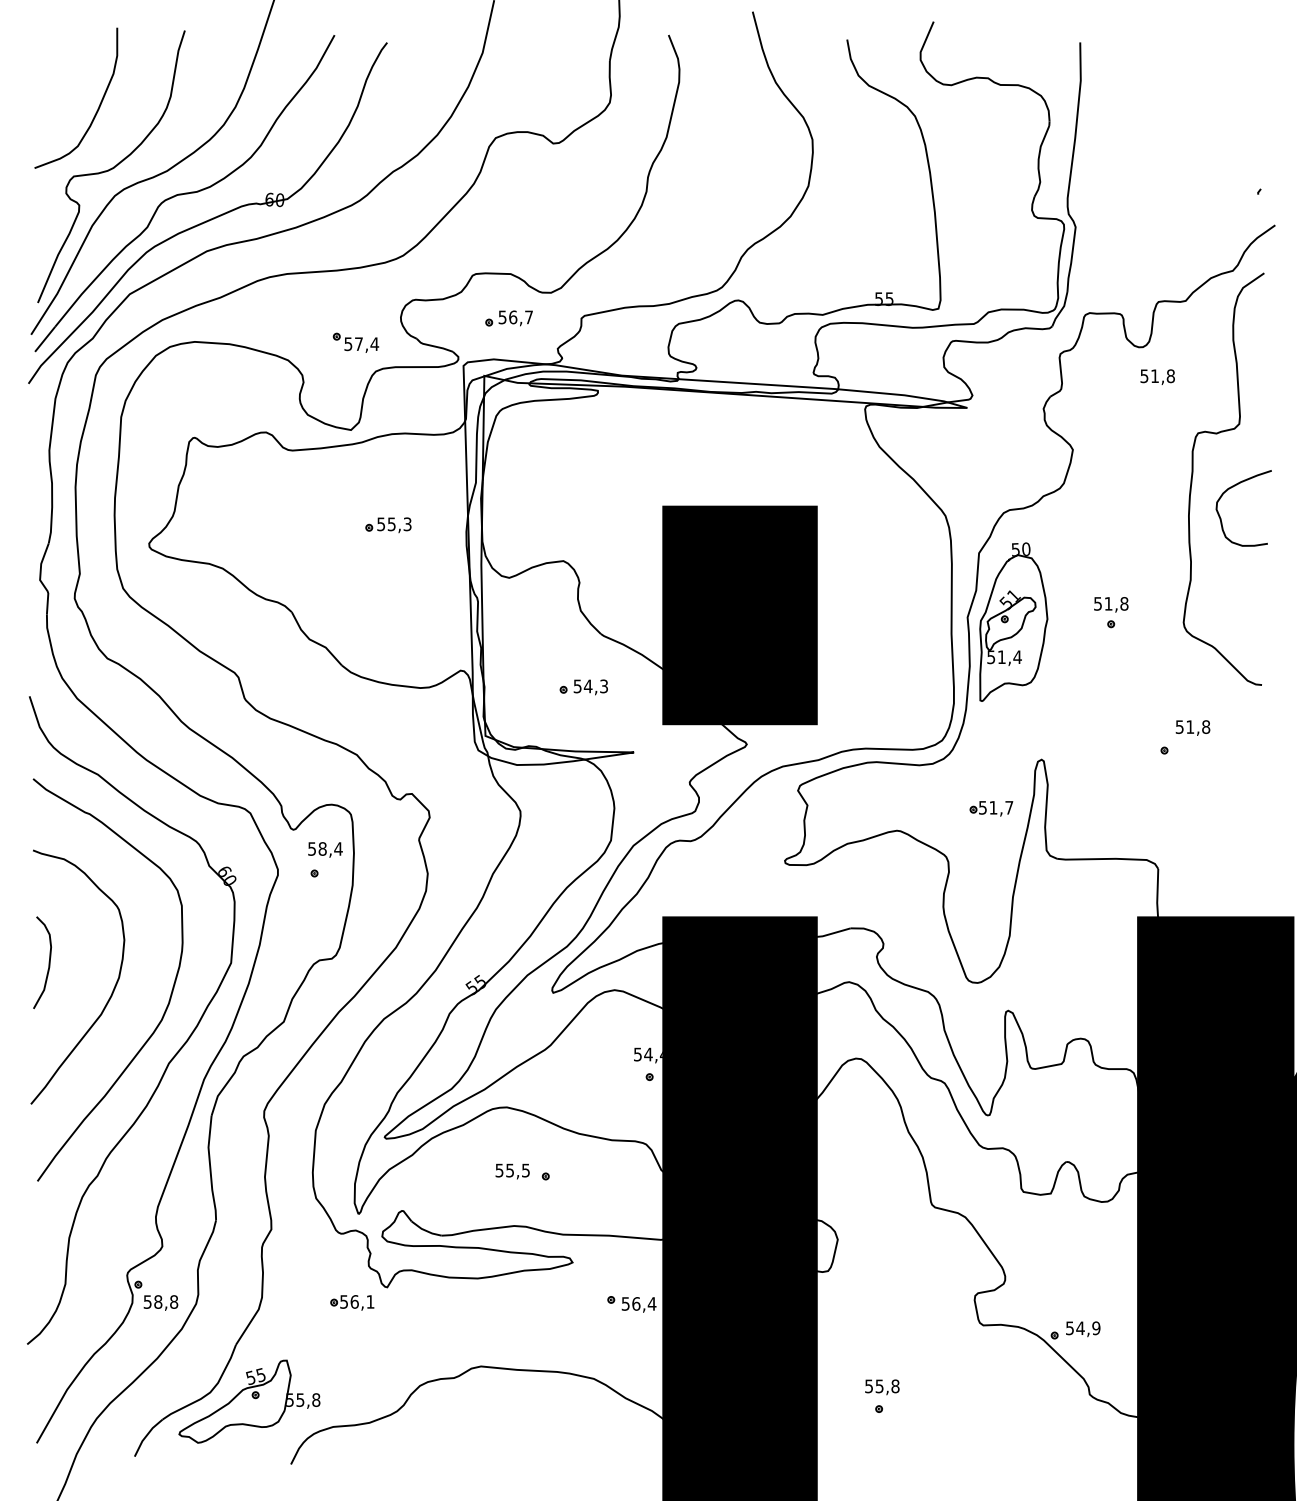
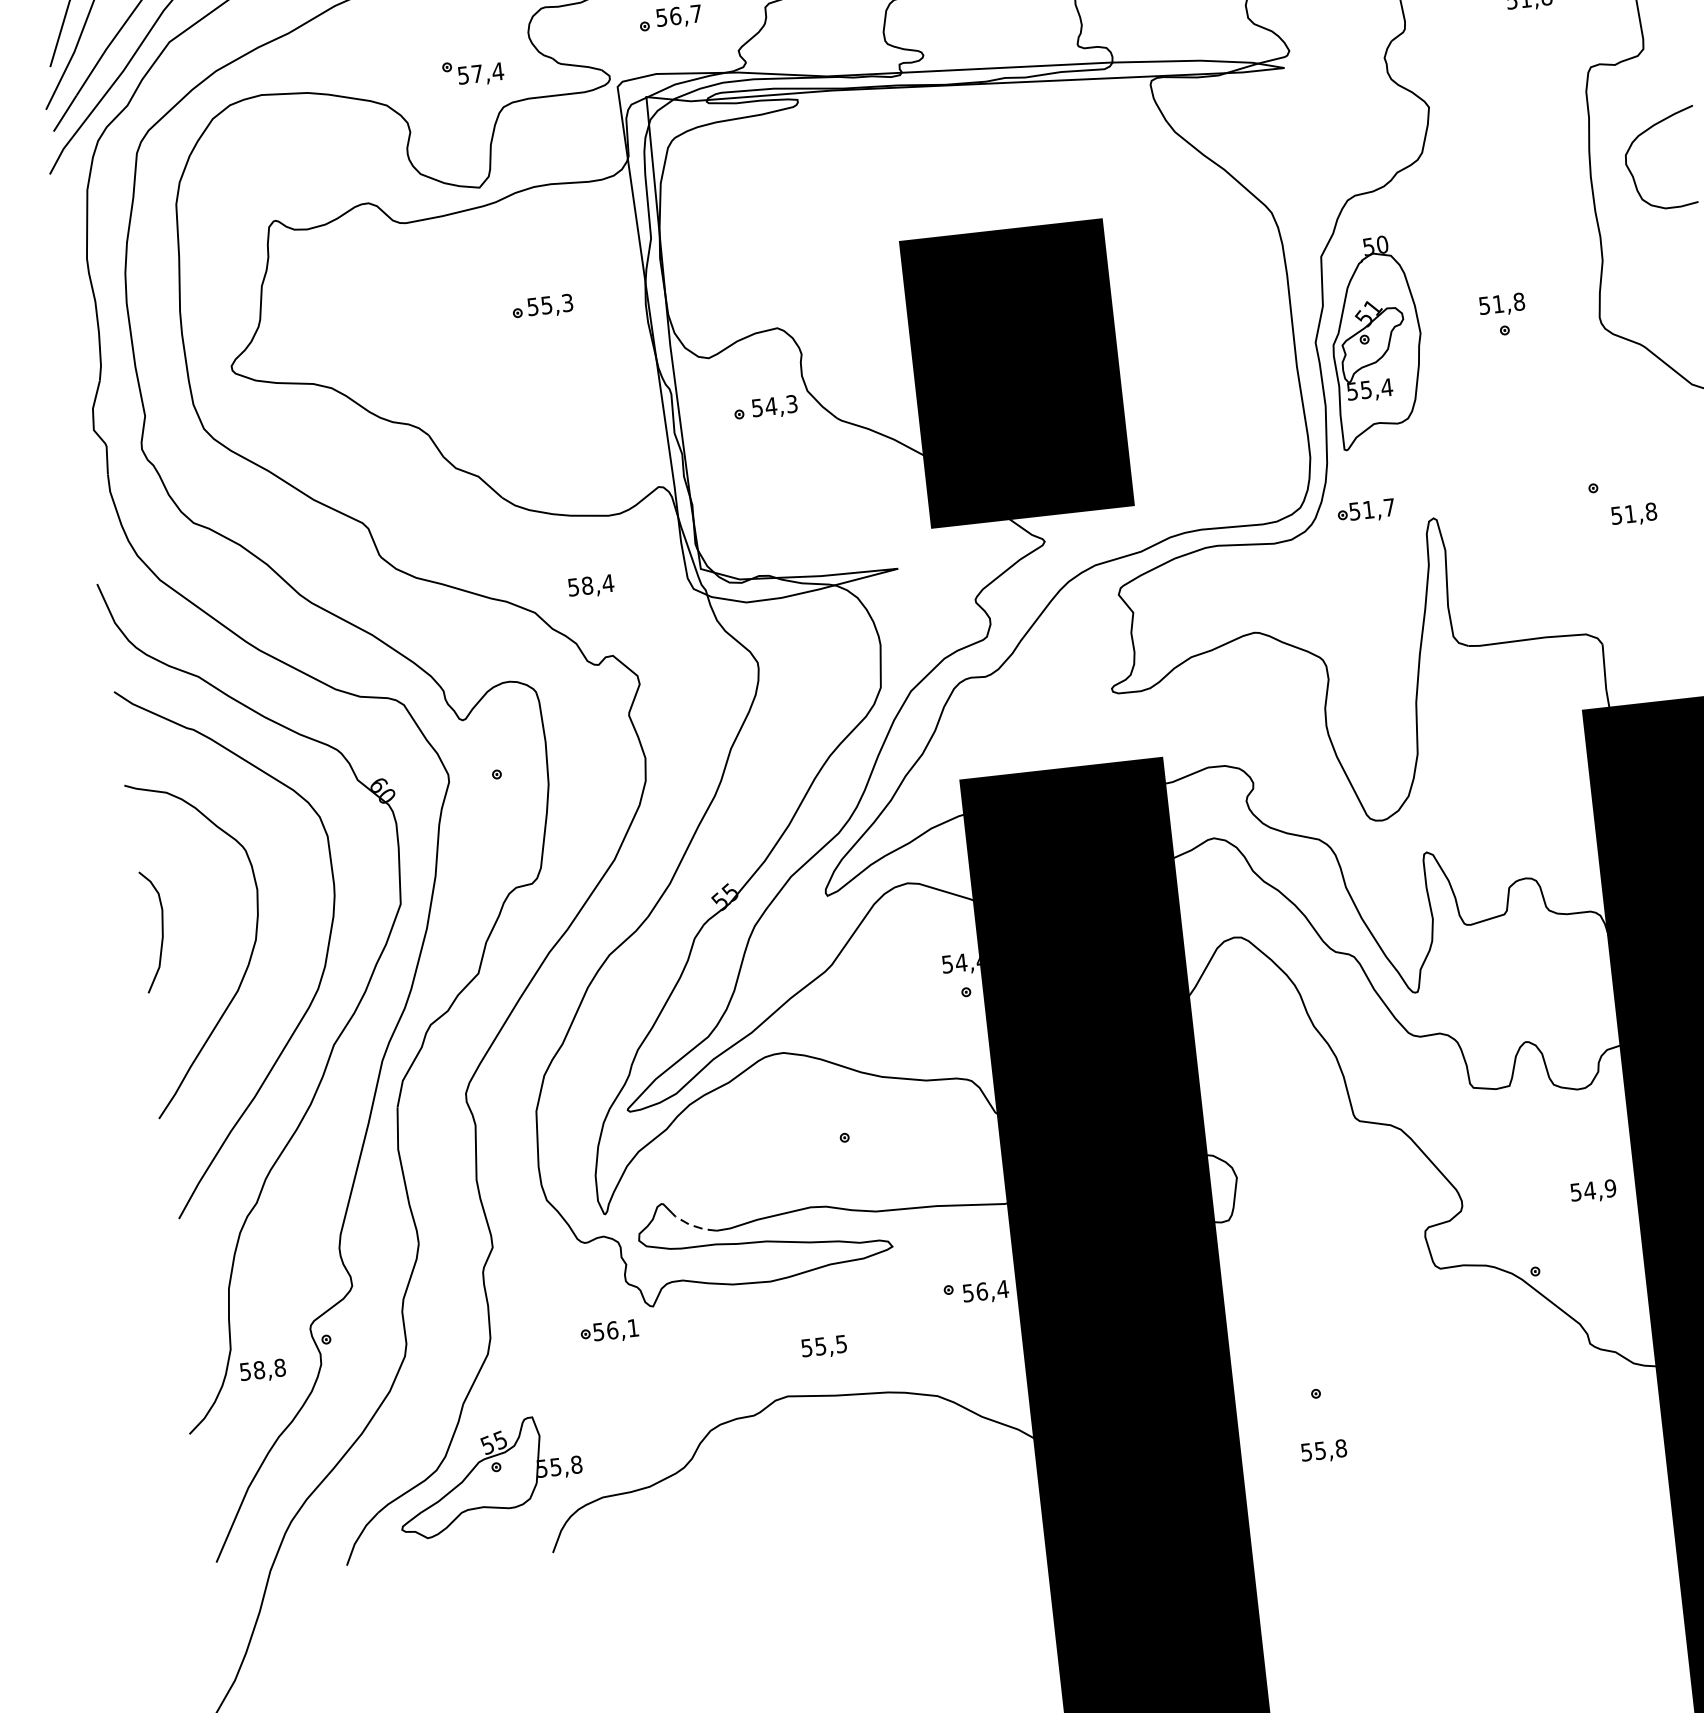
text: (1001, 657) -> (1365, 390), 51,4 -> 55,4
part: (583, 687) -> (765, 408), moved
text: (1192, 727) -> (1633, 514), moved
part: (991, 808) -> (1366, 511), moved
text: (325, 849) -> (591, 586), moved
text: (512, 1171) -> (823, 1347), moved
line: (425, 1230) -> (694, 1226), solid -> dashed
text: (160, 1302) -> (262, 1370), moved
text: (1083, 1329) -> (1593, 1191), moved
text: (882, 1387) -> (1324, 1451), moved

